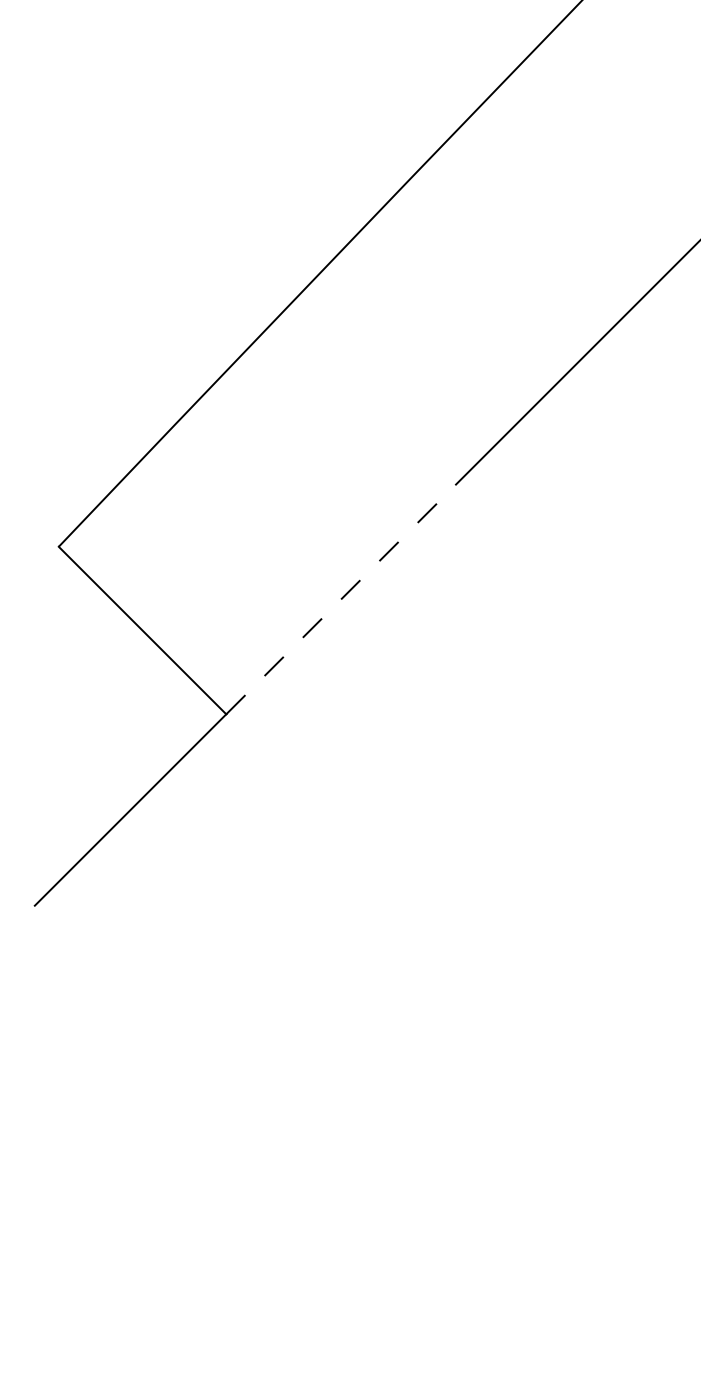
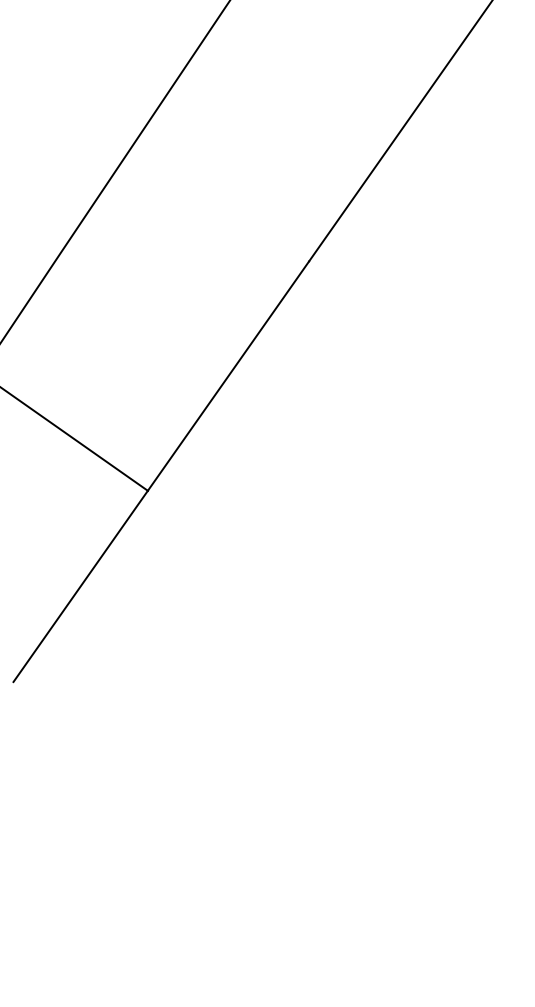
line: (341, 599) -> (228, 376), dashed -> solid

